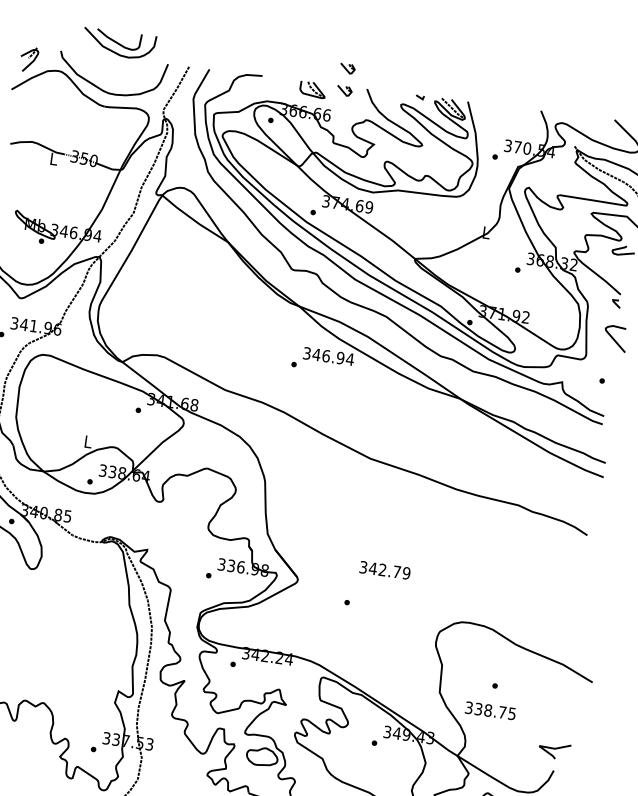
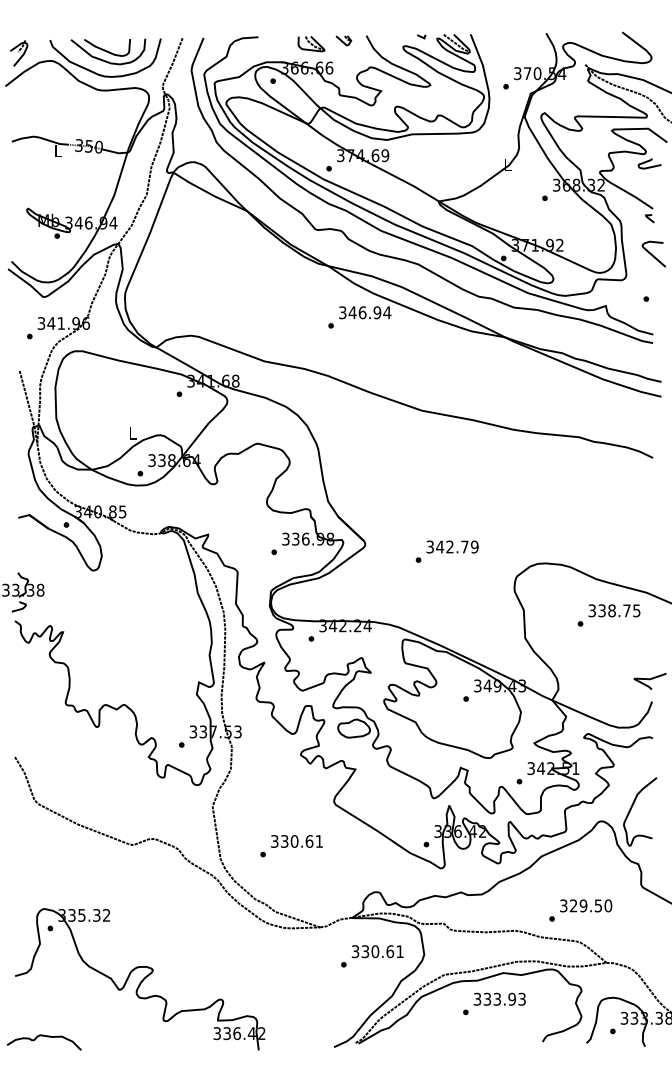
part: (119, 43) -> (108, 51), moved
part: (347, 68) -> (343, 17), removed
text: (385, 569) -> (452, 546), moved
text: (490, 710) -> (614, 610), moved

